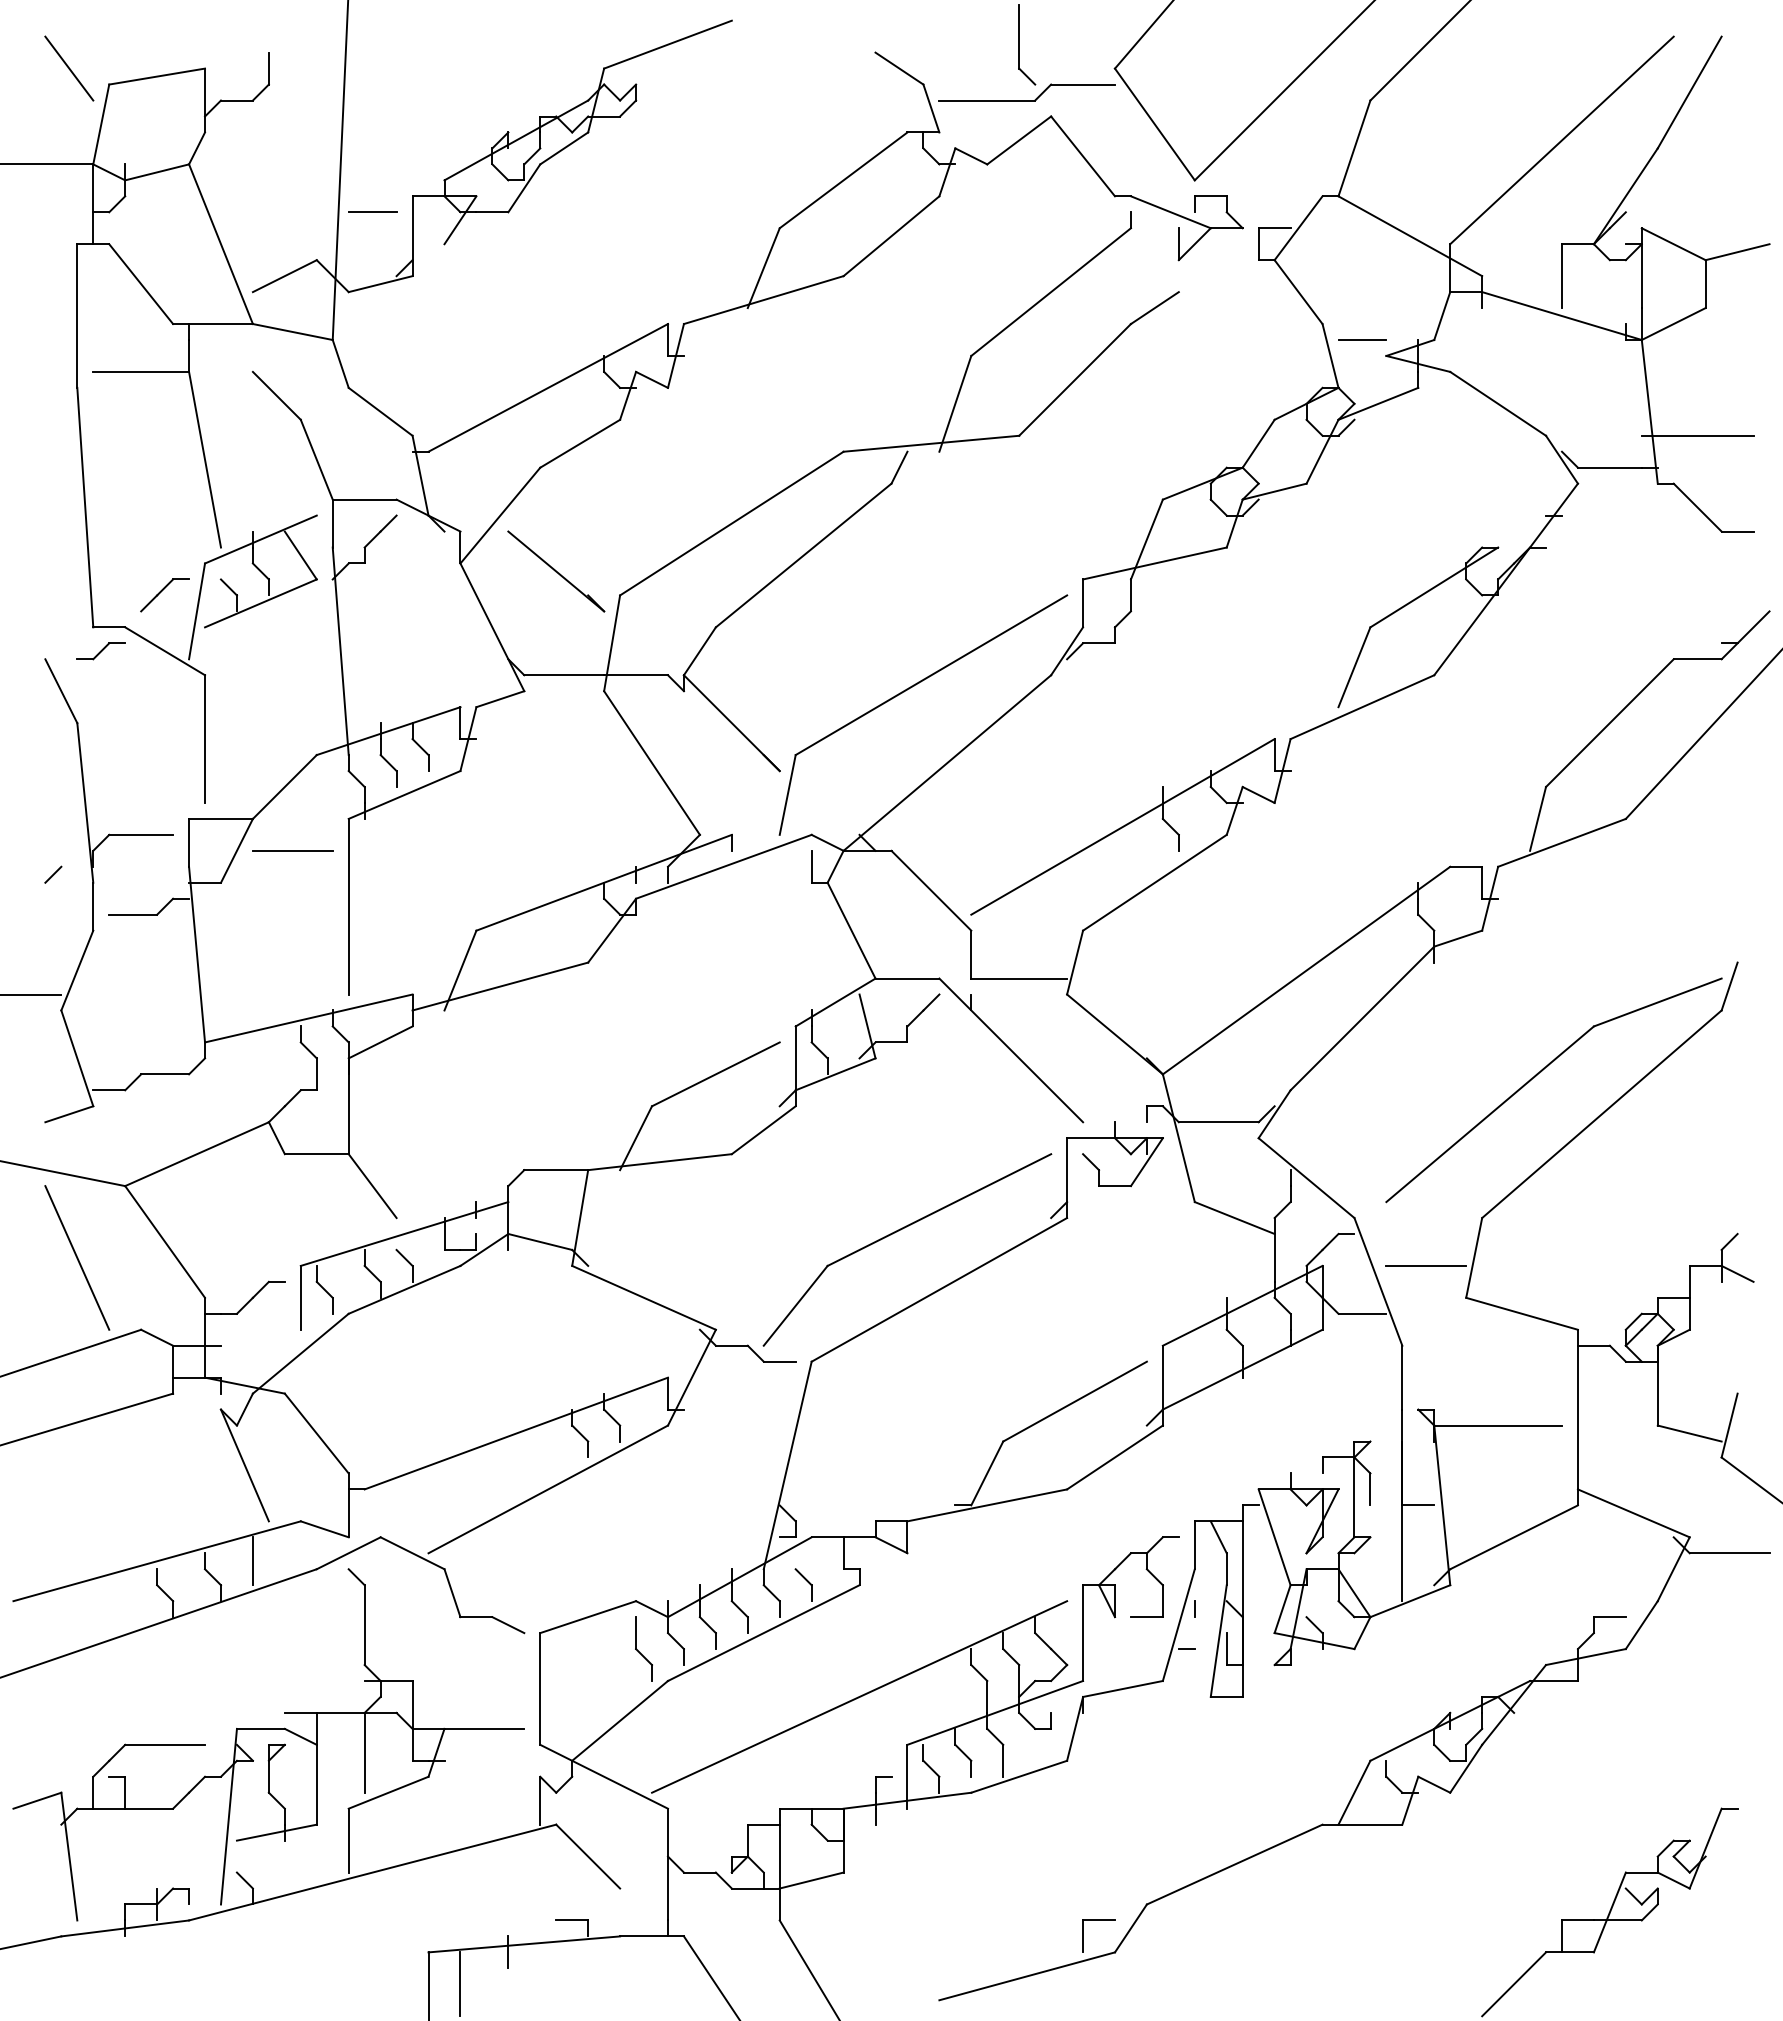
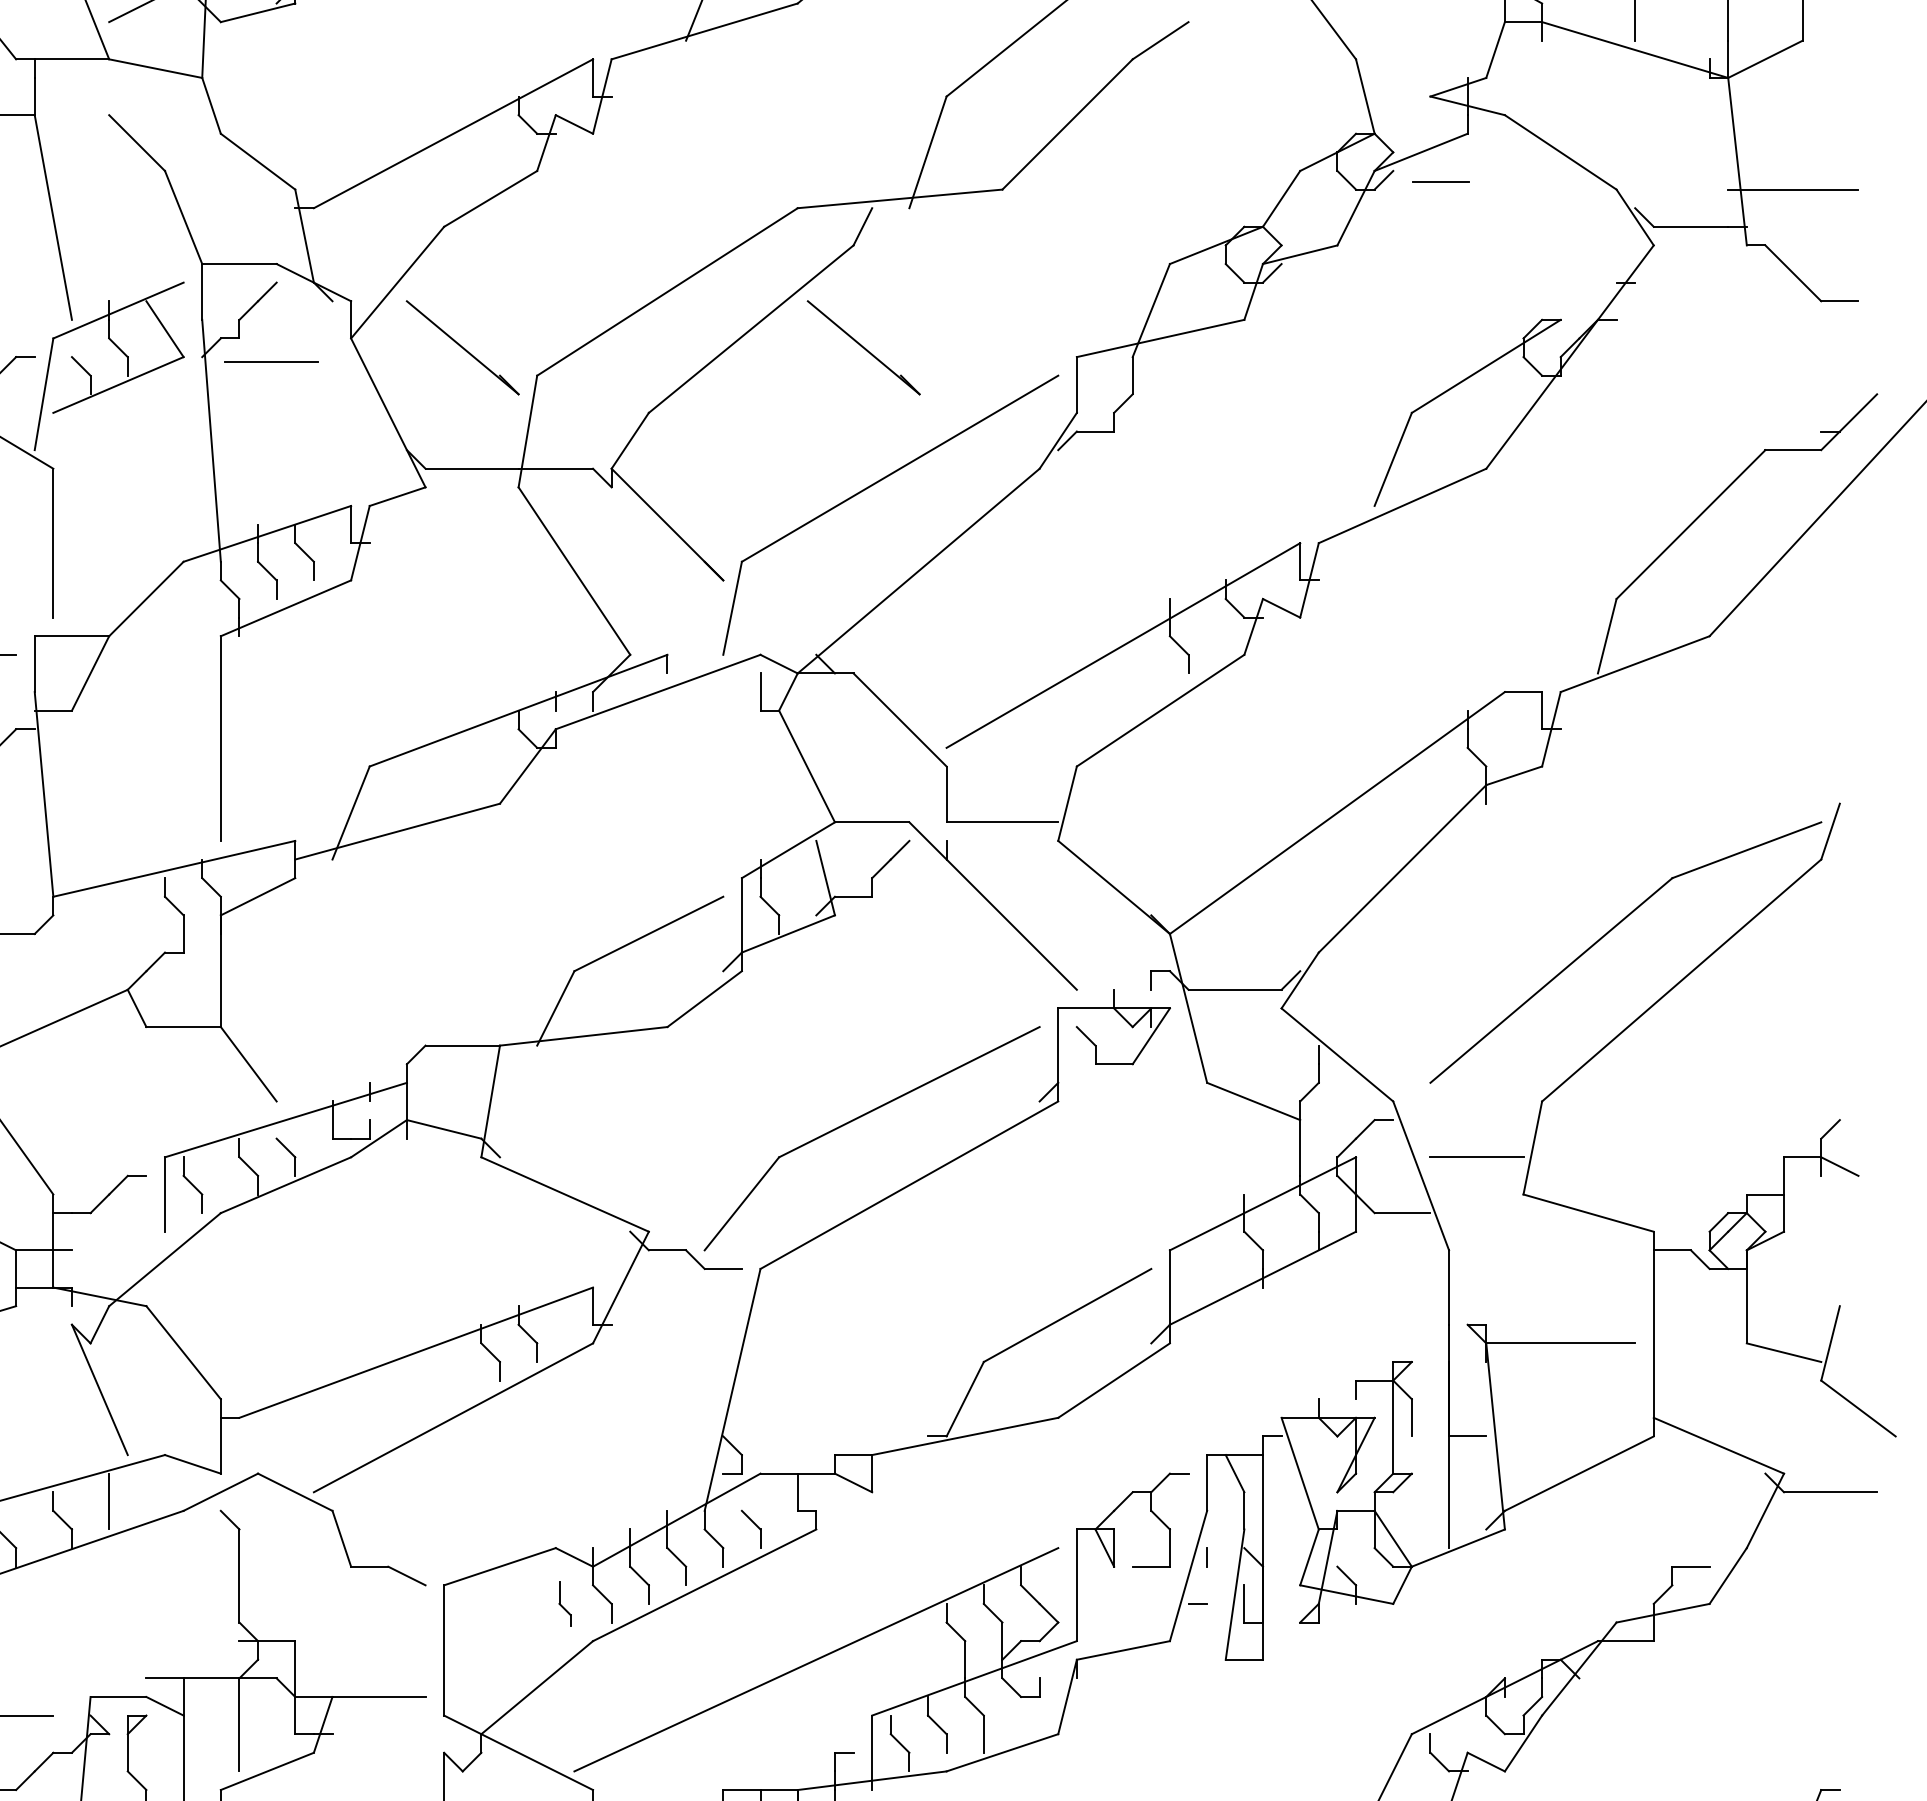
line: (1362, 339) -> (1441, 181), moved
part: (900, 571) -> (864, 347), added
line: (292, 850) -> (270, 361), moved
part: (643, 1648) -> (564, 1603), size x0.6

